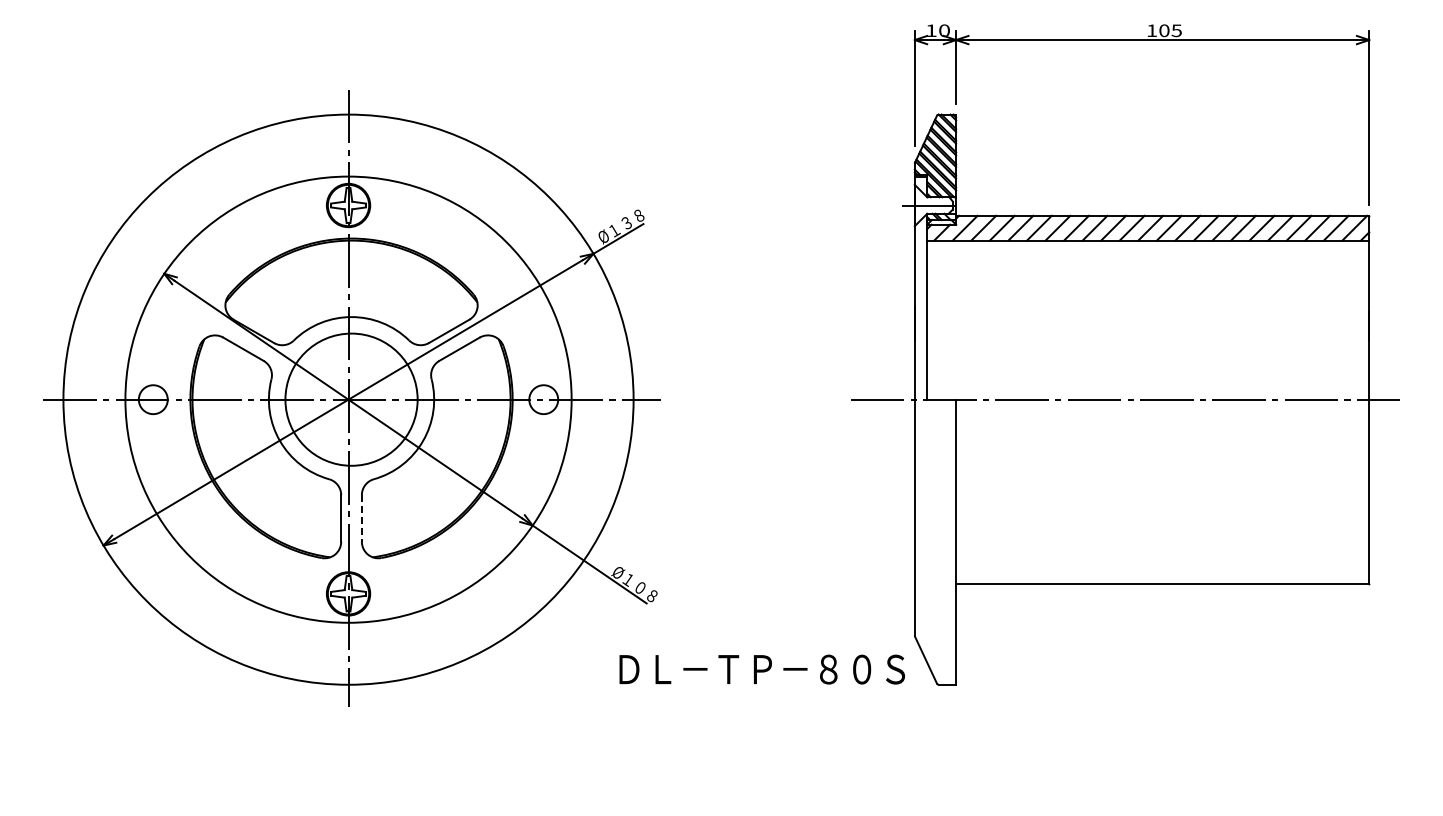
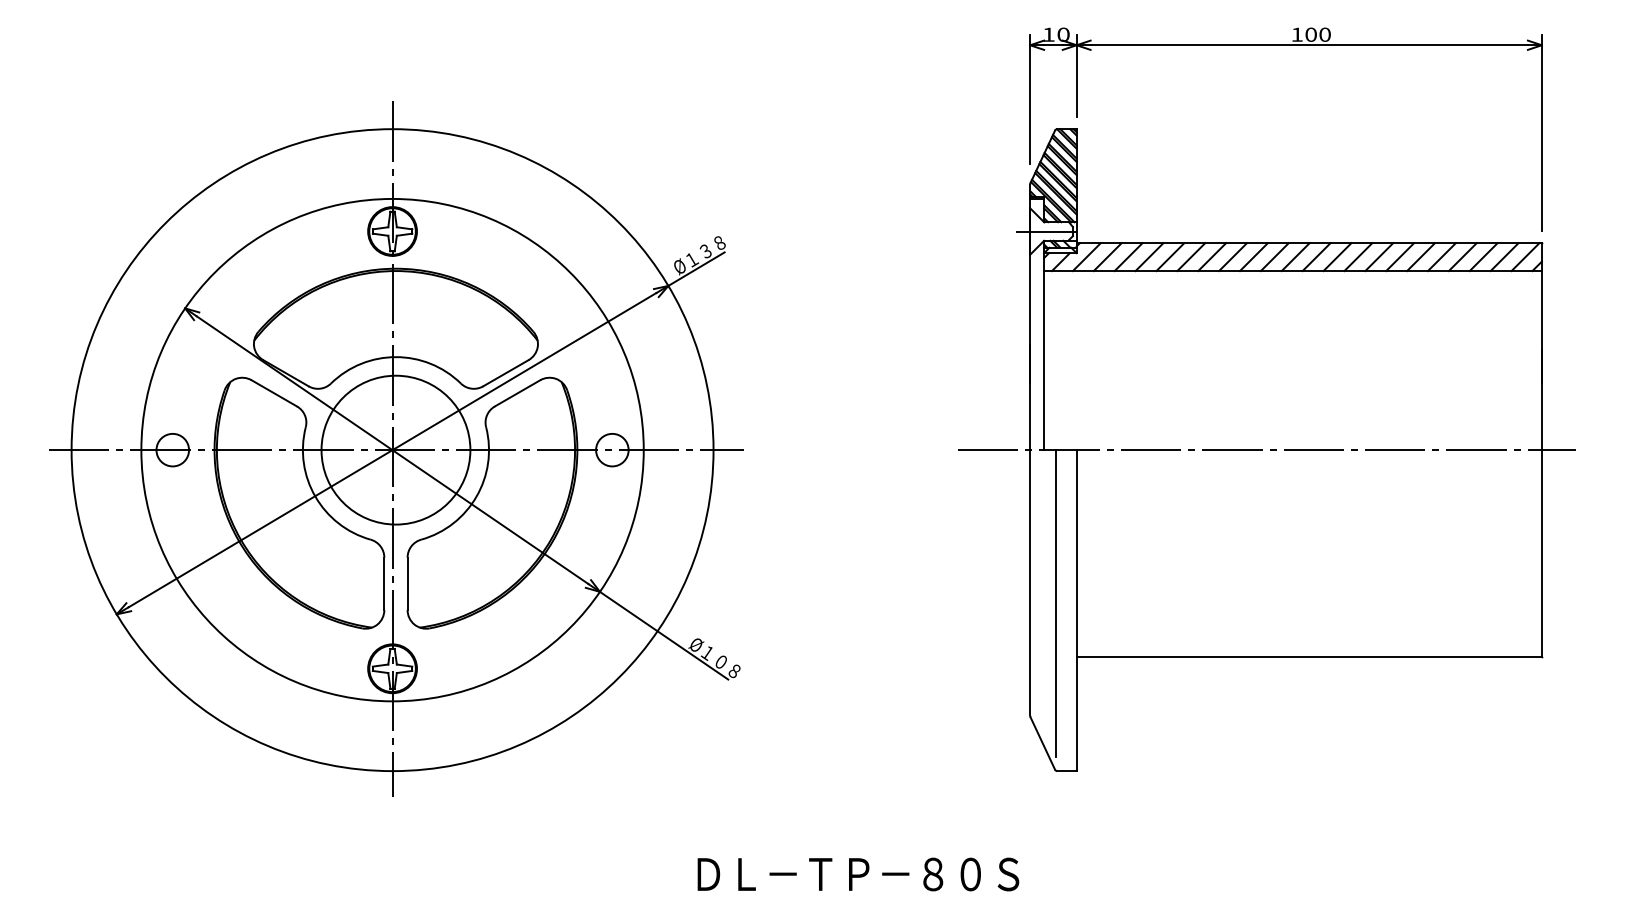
text: (1176, 30) -> (1324, 34), 105 -> 100
line: (361, 518) -> (407, 583), dashed -> solid
line: (937, 535) -> (1055, 603), added
text: (762, 669) -> (858, 874), moved

